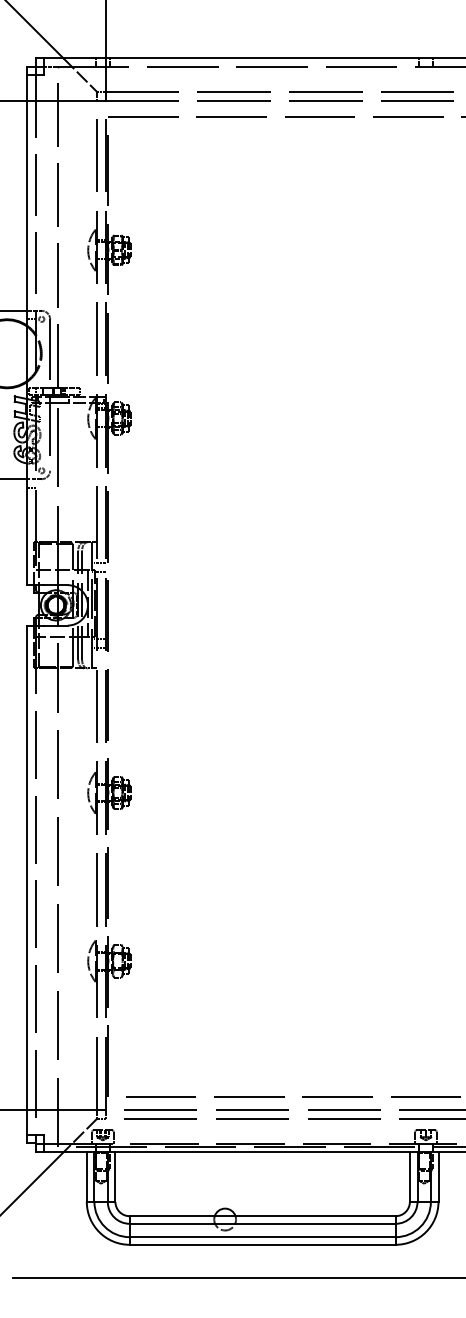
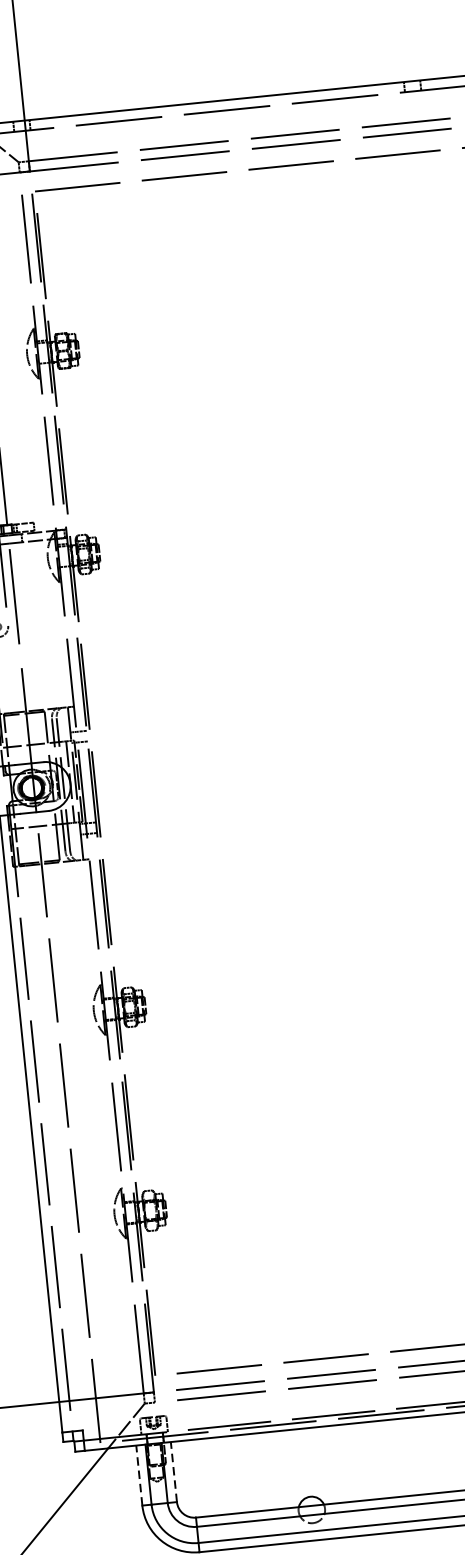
line: (86, 1177) -> (138, 1476), solid -> dashed
line: (115, 1177) -> (174, 1472), solid -> dashed

